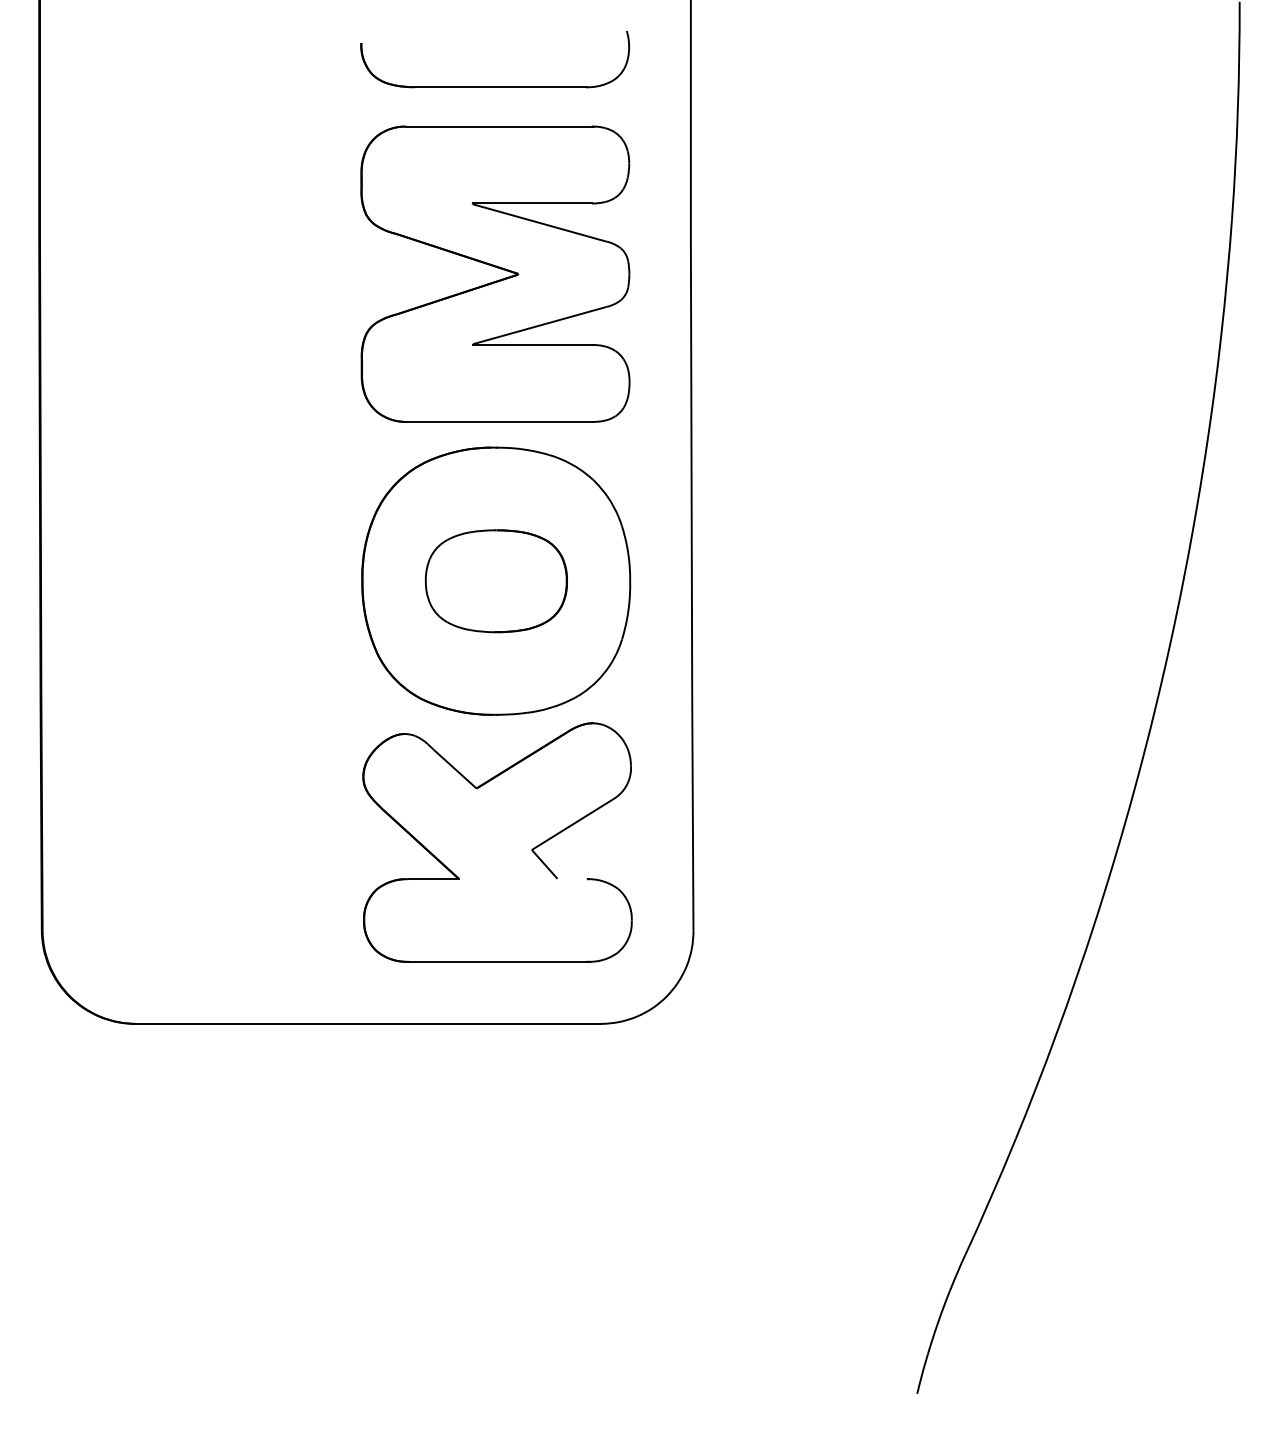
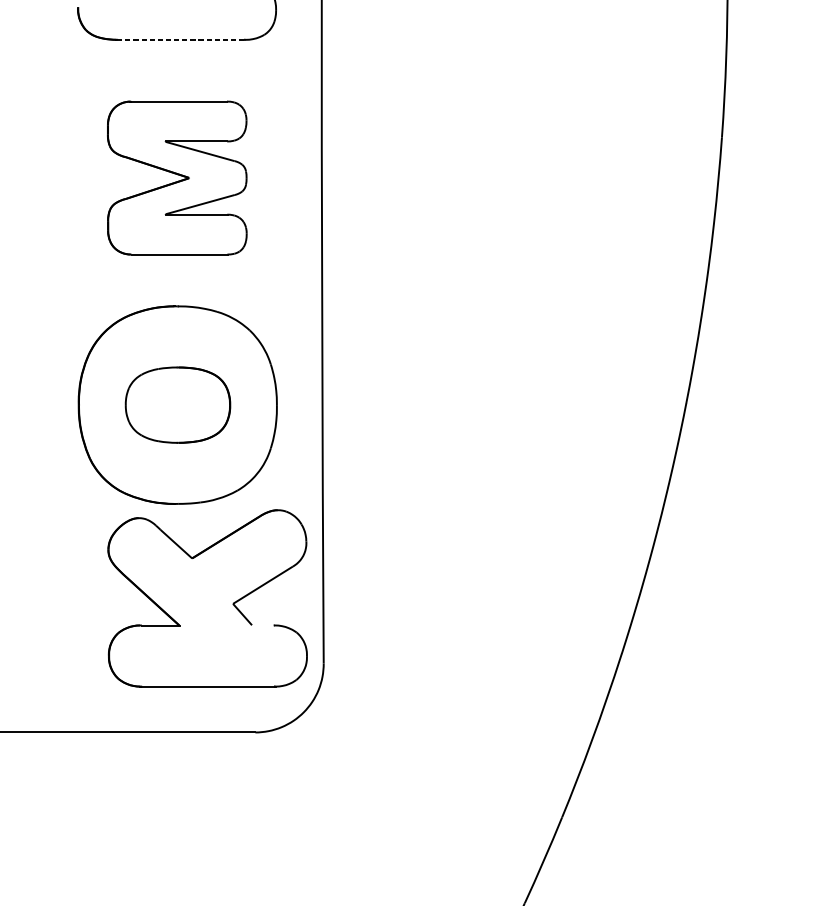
line: (500, 87) -> (181, 40), solid -> dashed
part: (495, 273) -> (177, 177), size x0.7
part: (531, 849) -> (232, 603), moved

